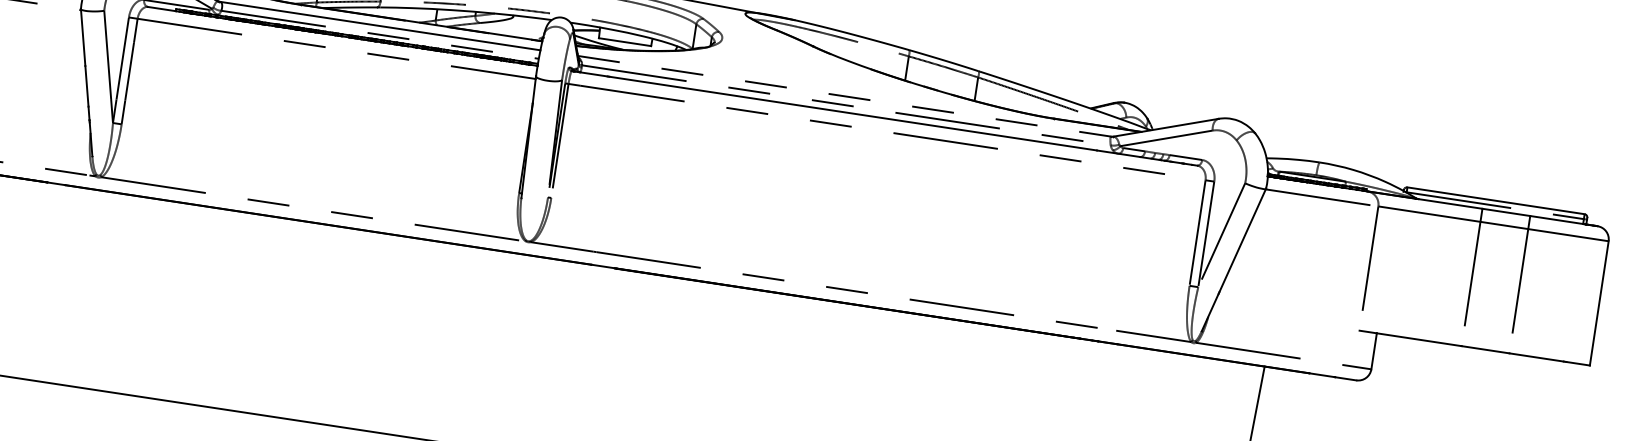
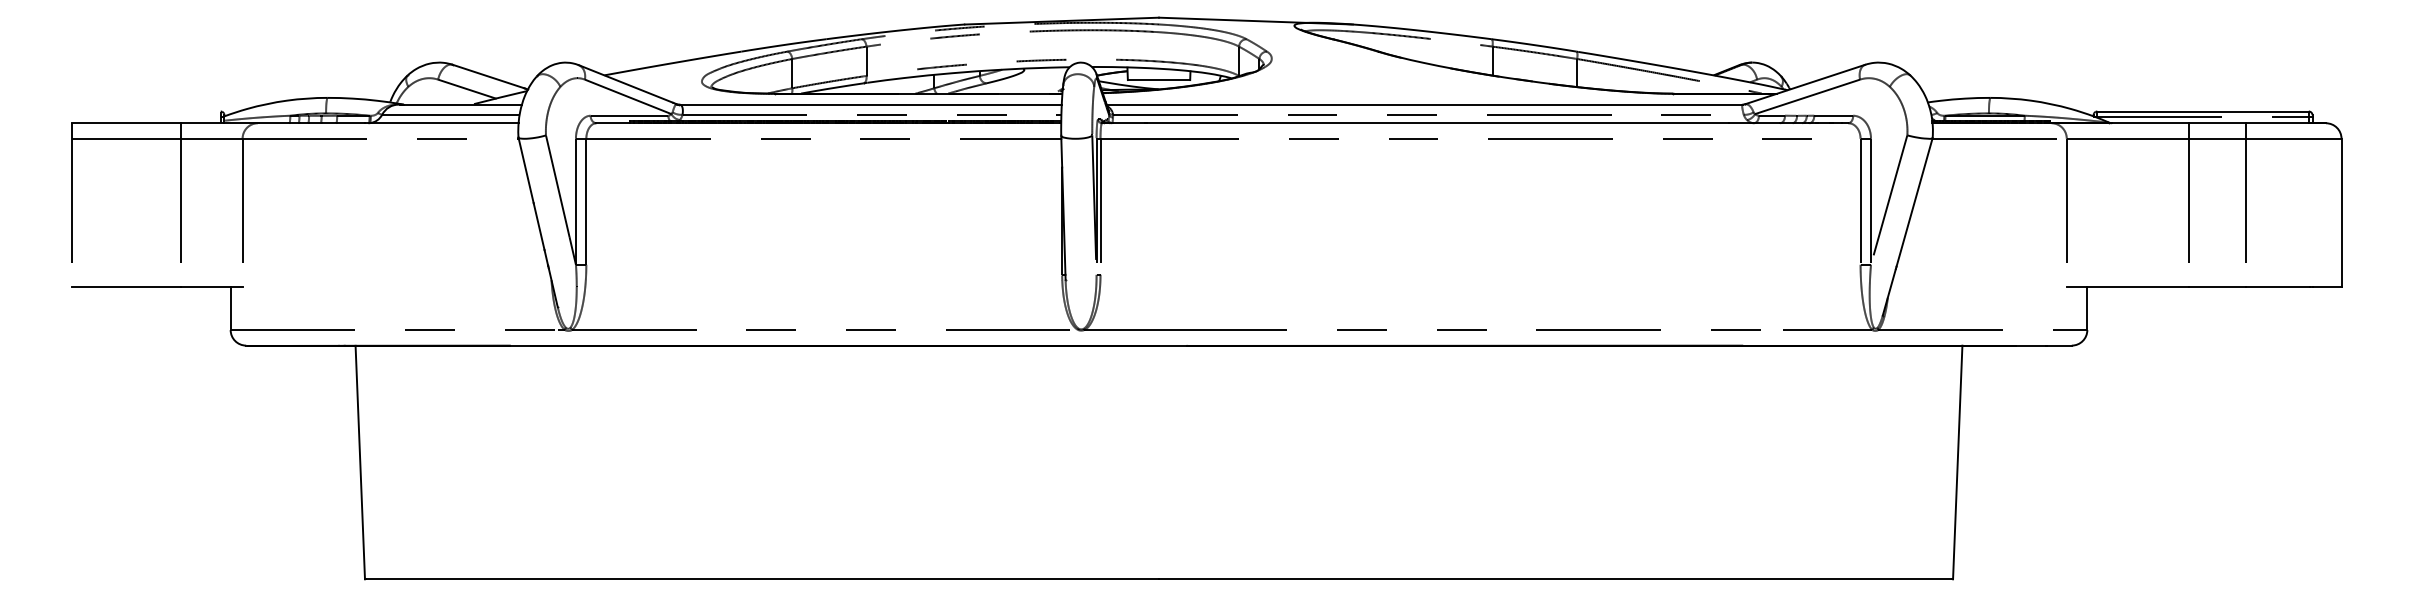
line: (845, 96) -> (1425, 104), dashed -> solid

